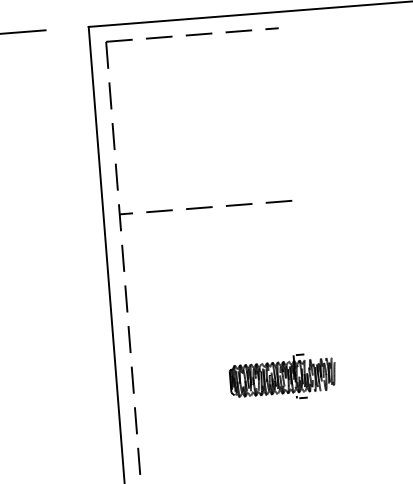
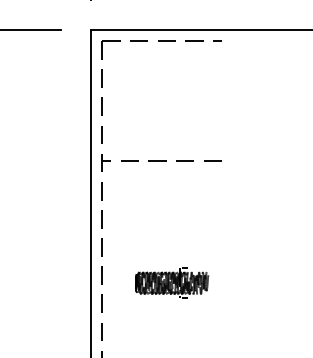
part: (283, 376) -> (172, 282), moved

